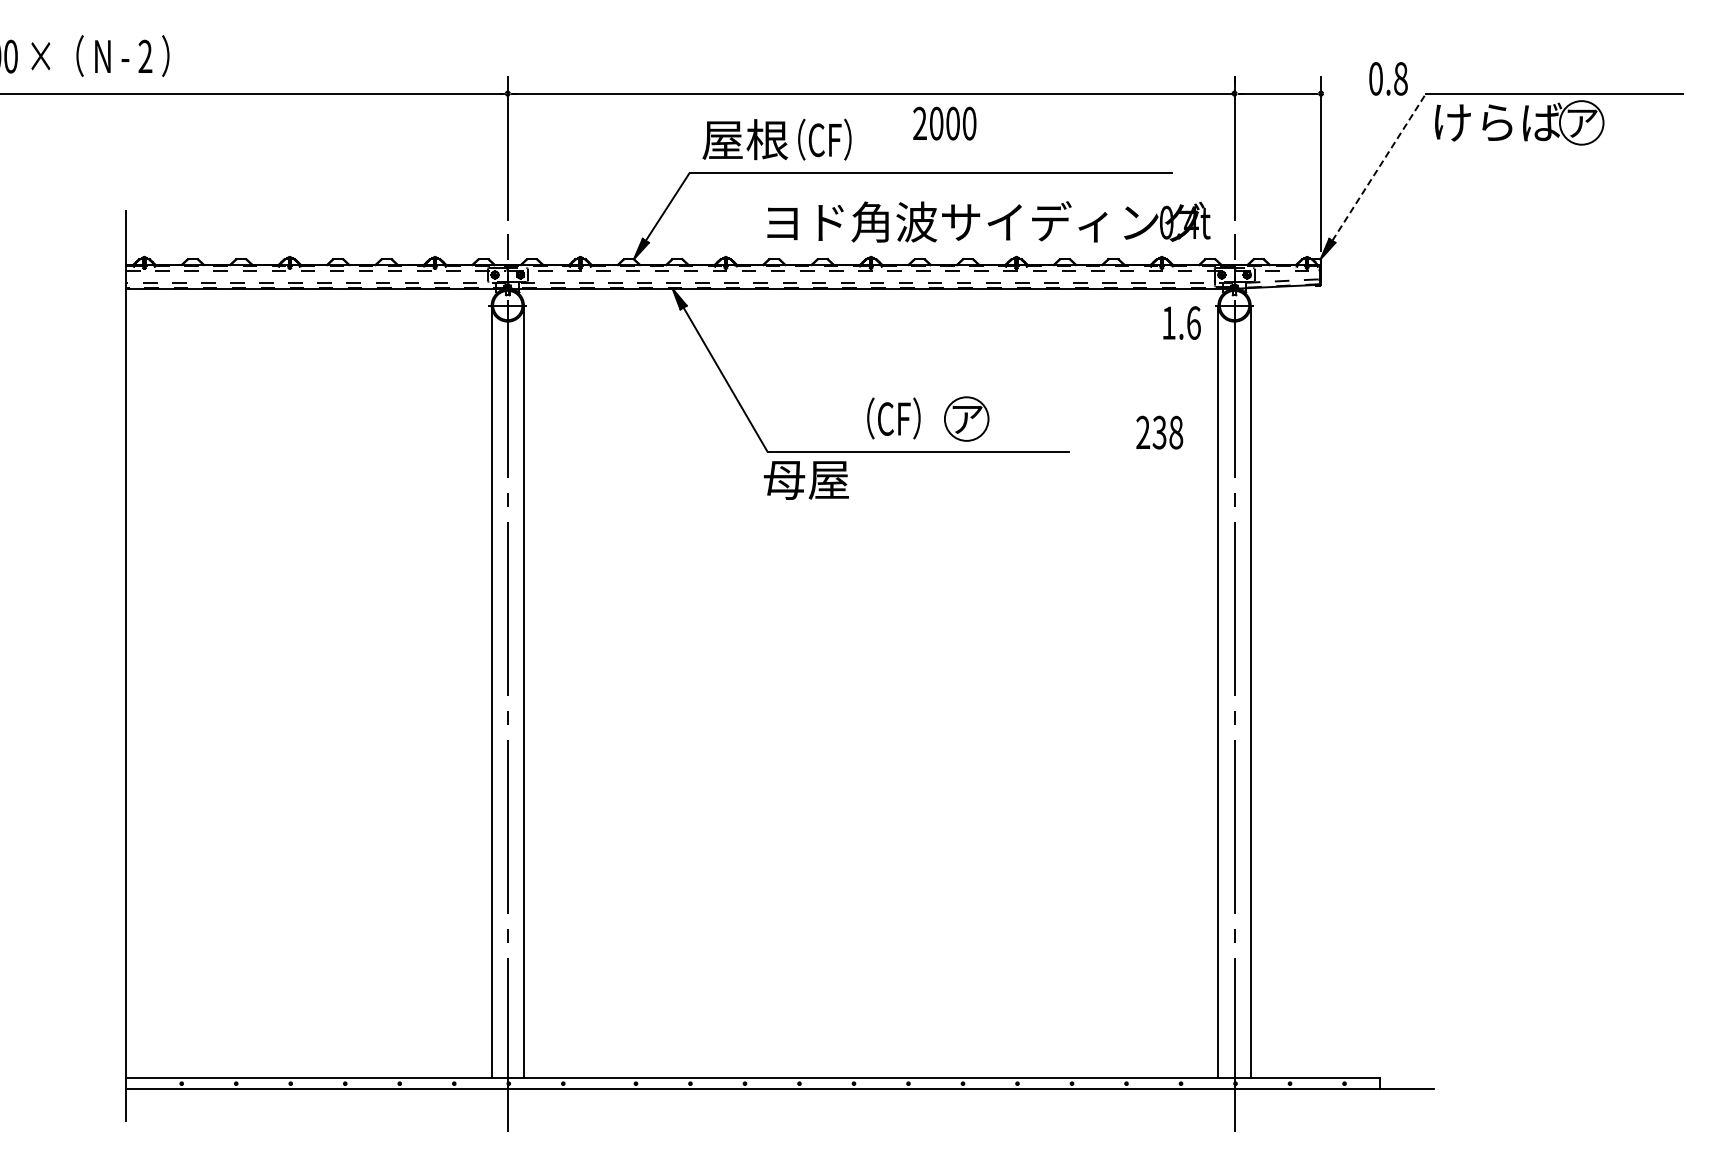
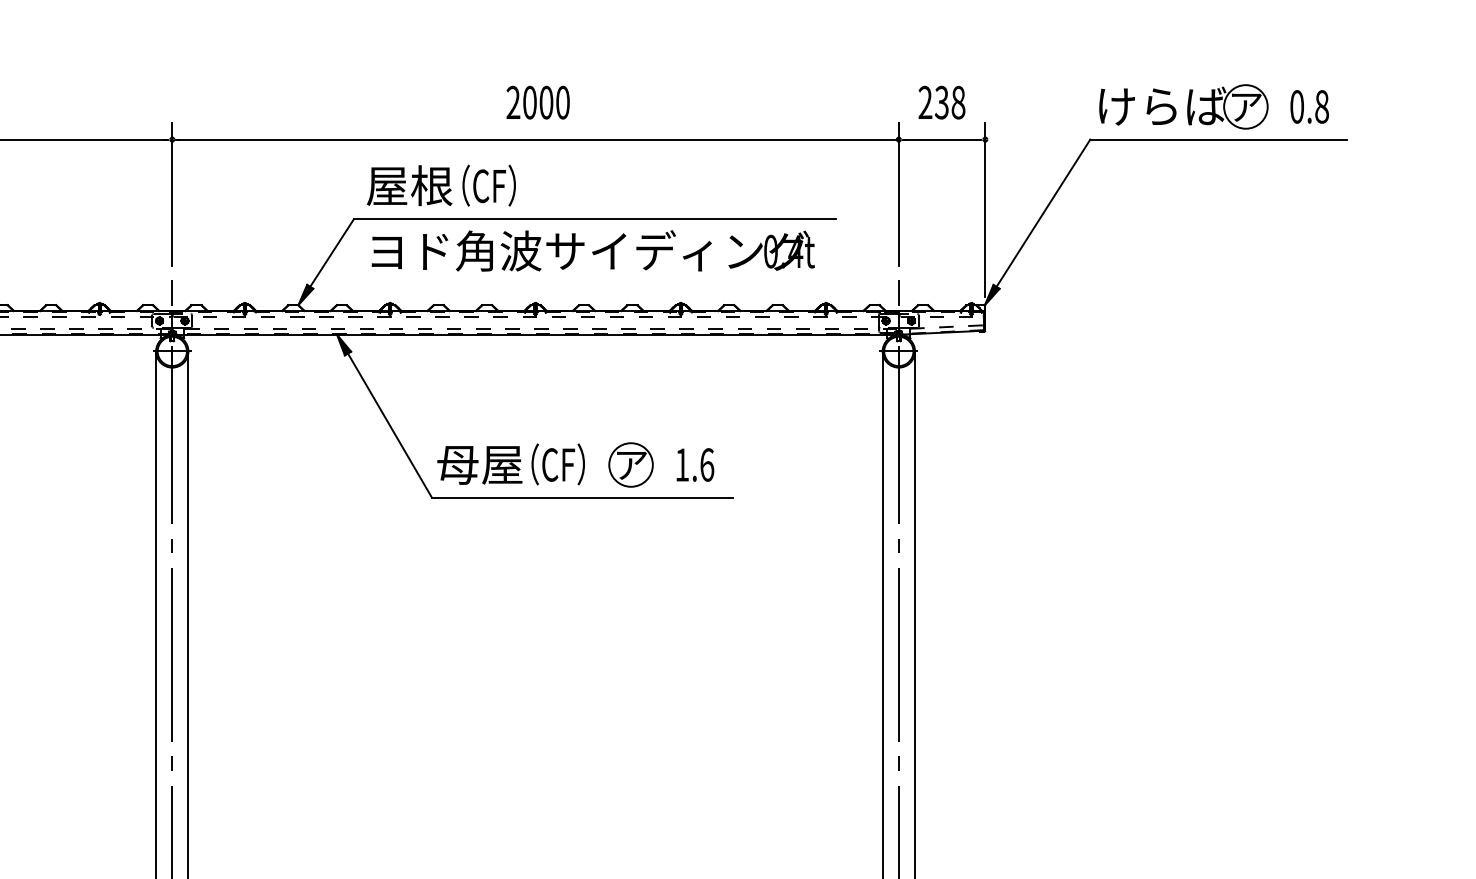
text: (1388, 78) -> (1309, 106), moved
part: (1519, 122) -> (1183, 106), moved
text: (944, 123) -> (537, 102), moved
line: (1379, 166) -> (1043, 212), dashed -> solid
text: (988, 221) -> (592, 250), moved
text: (1181, 322) -> (694, 464), moved
text: (1159, 432) -> (941, 102), moved
text: (806, 480) -> (479, 465), moved

